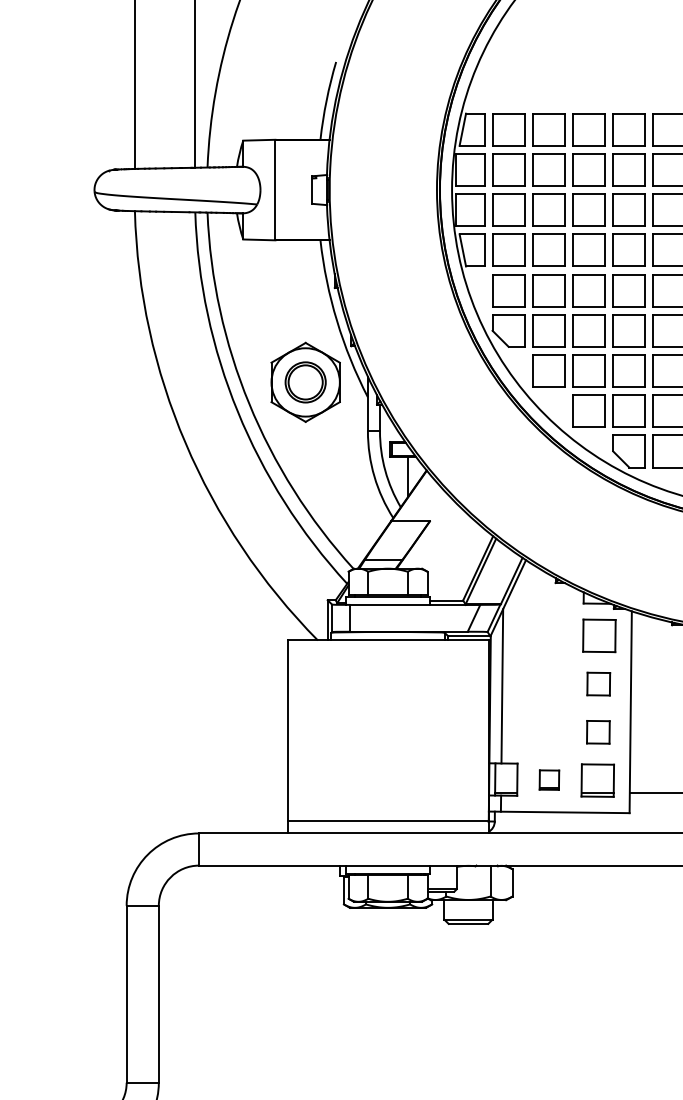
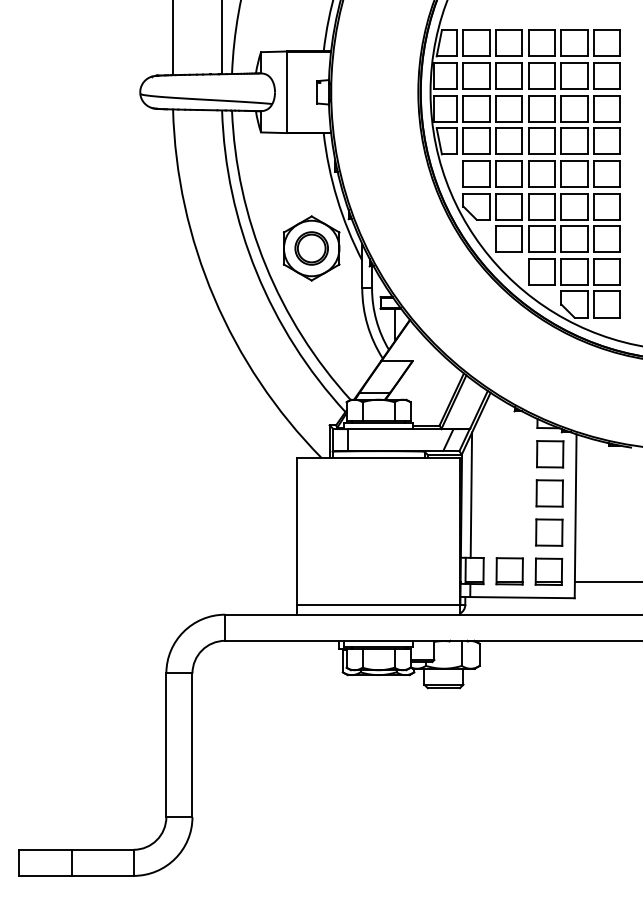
part: (598, 684) -> (549, 493), size x1.43
part: (598, 732) -> (549, 532), size x1.43
part: (549, 780) -> (509, 571), size x1.67

